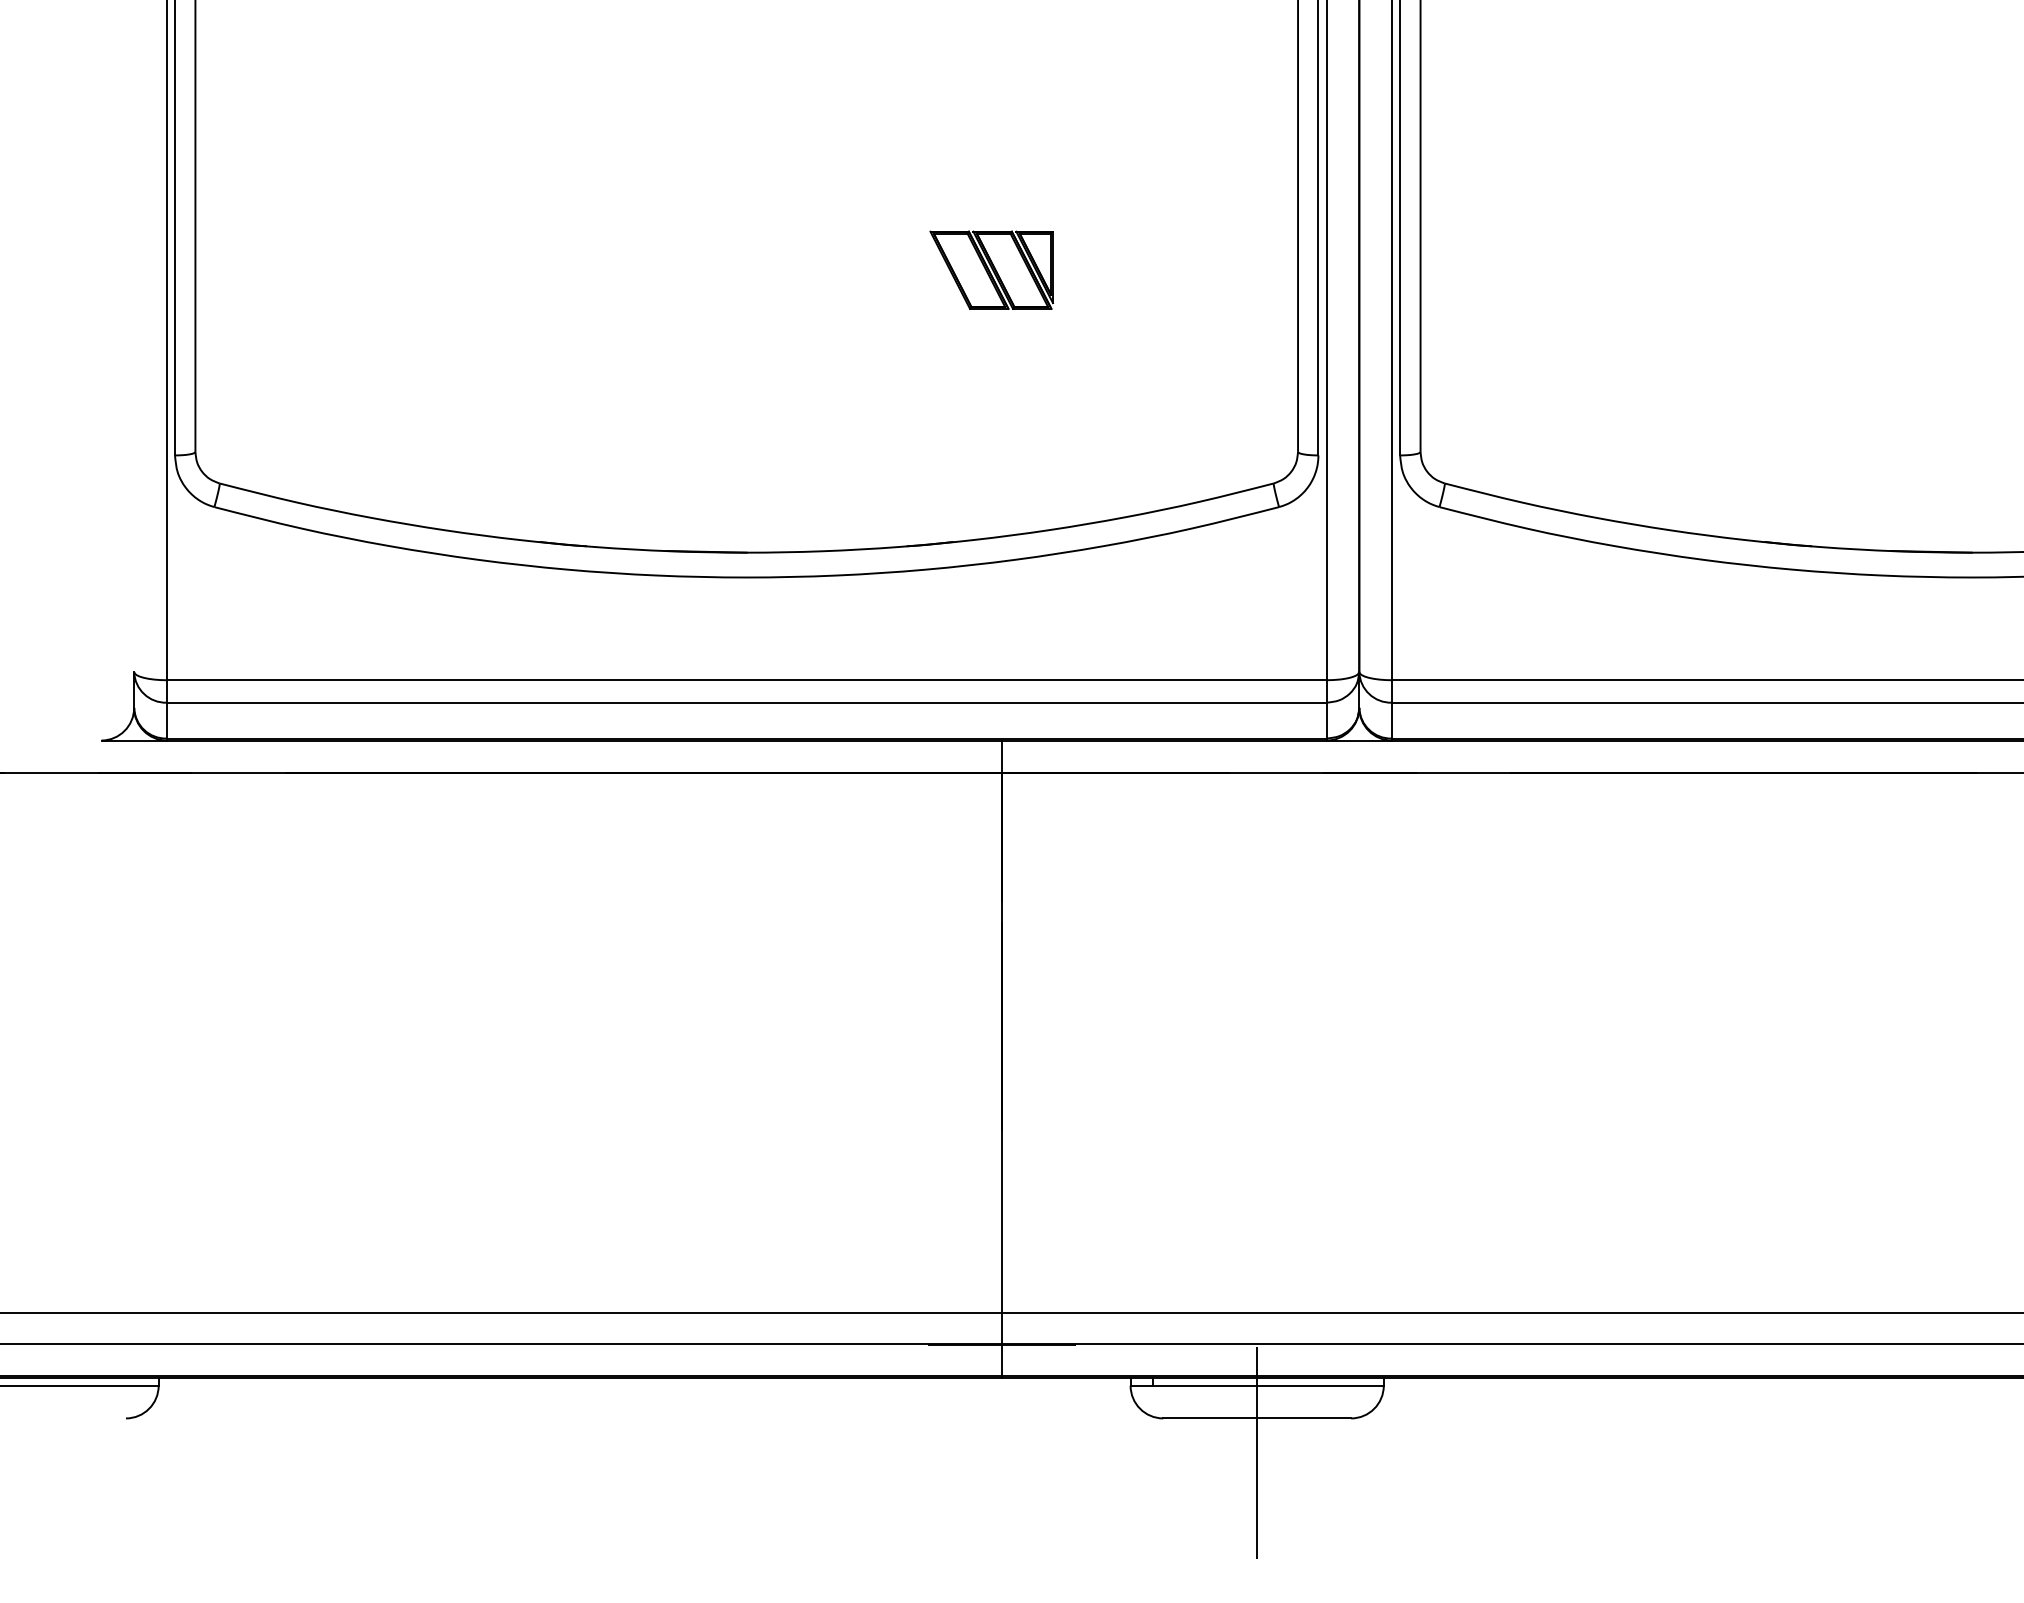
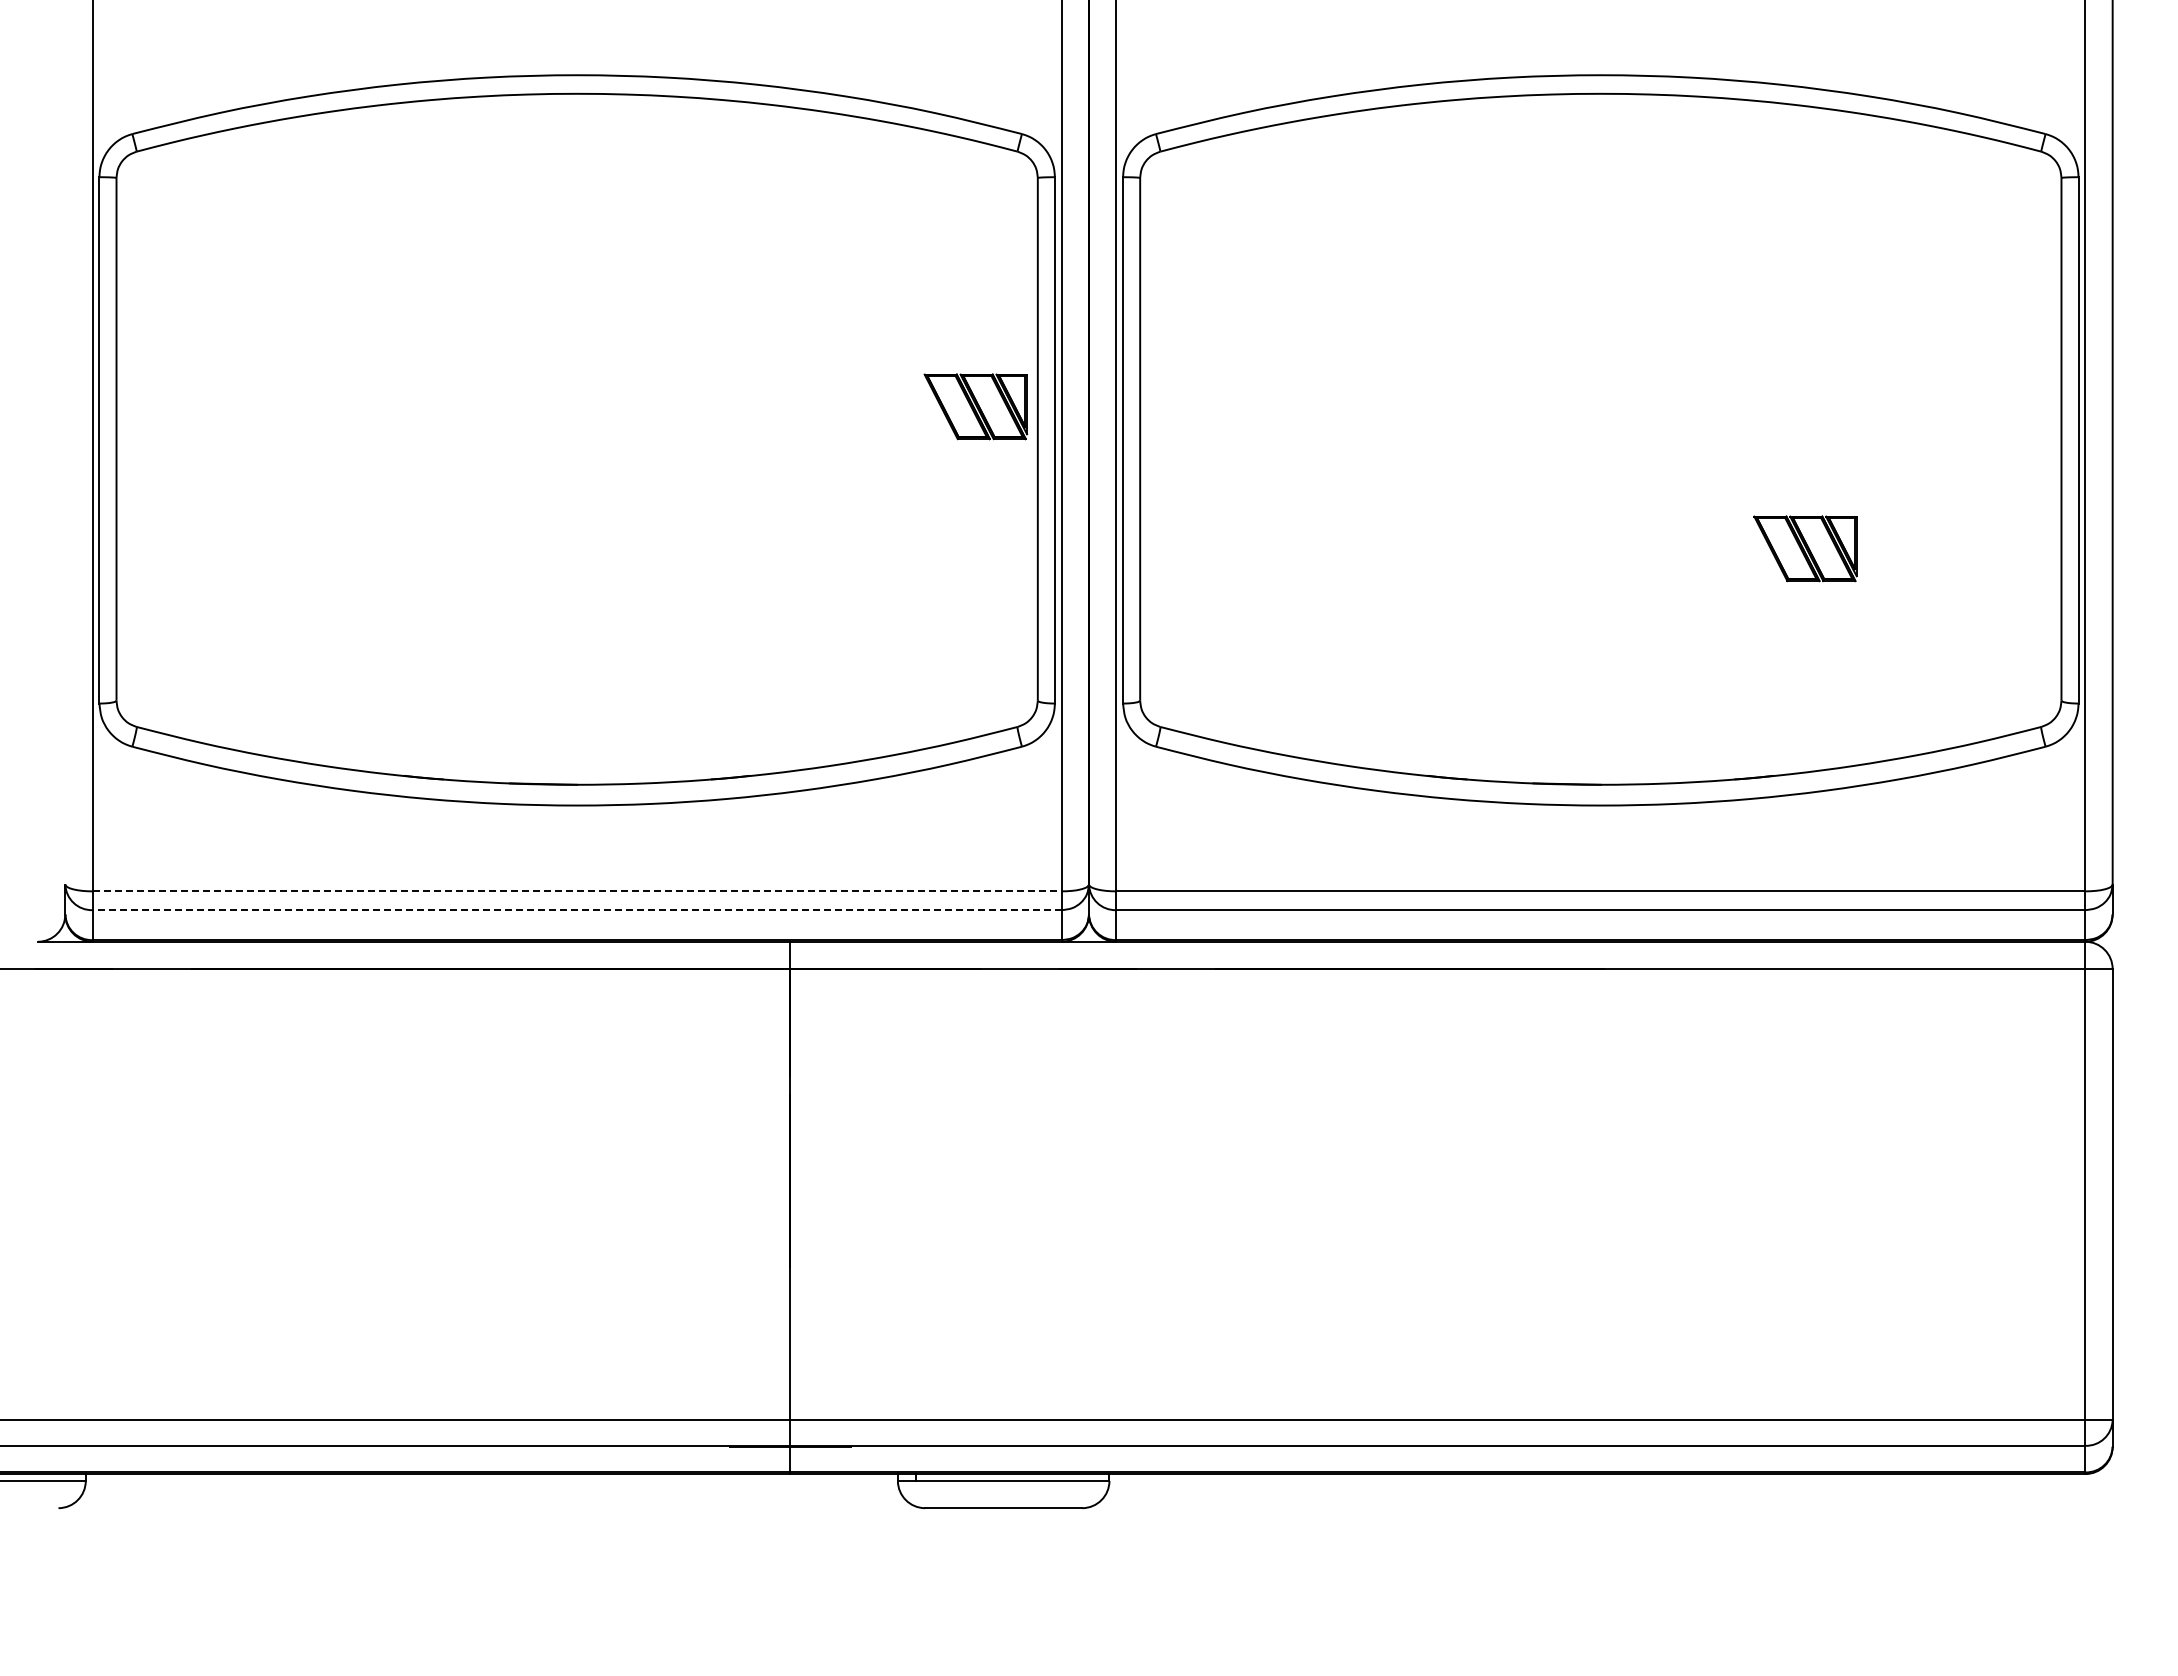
part: (991, 269) -> (975, 406), moved
line: (747, 680) -> (577, 891), solid -> dashed
line: (747, 703) -> (577, 910), solid -> dashed
line: (1256, 1452) -> (1003, 1536), removed

